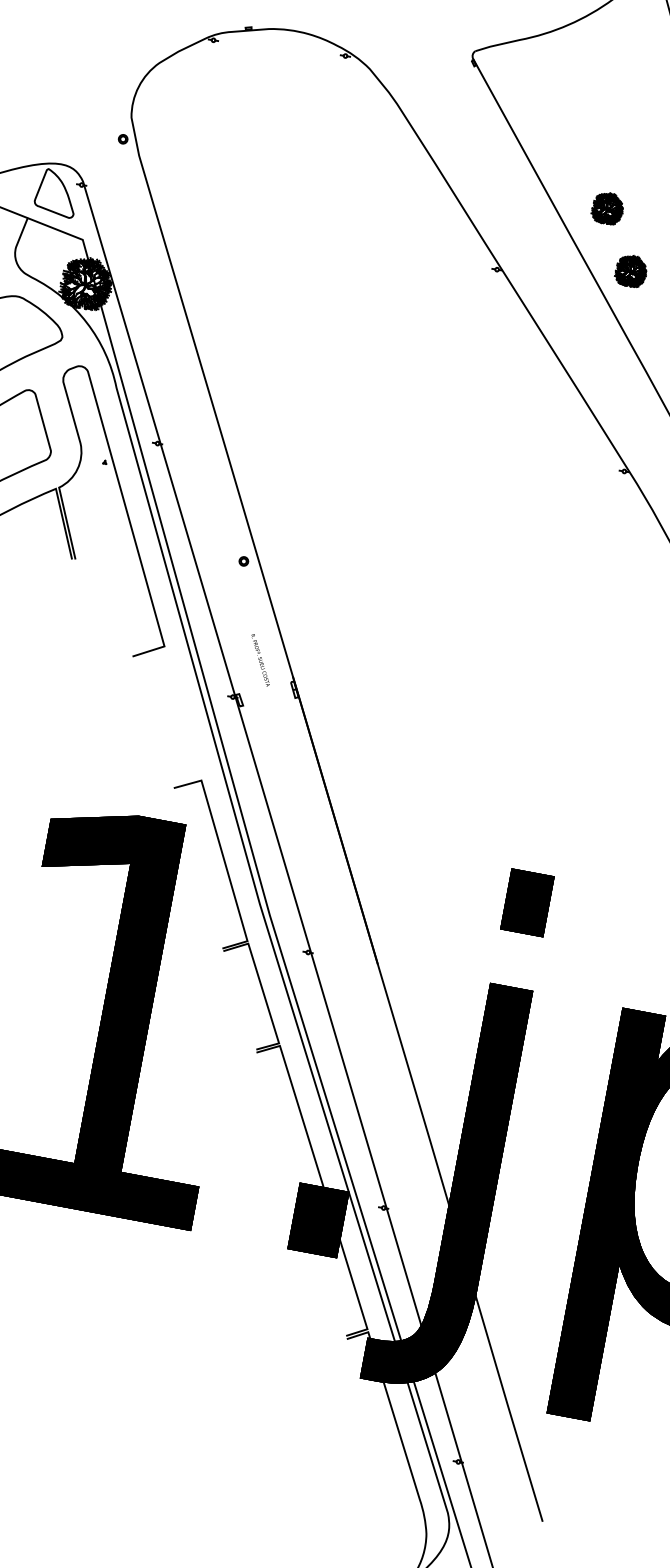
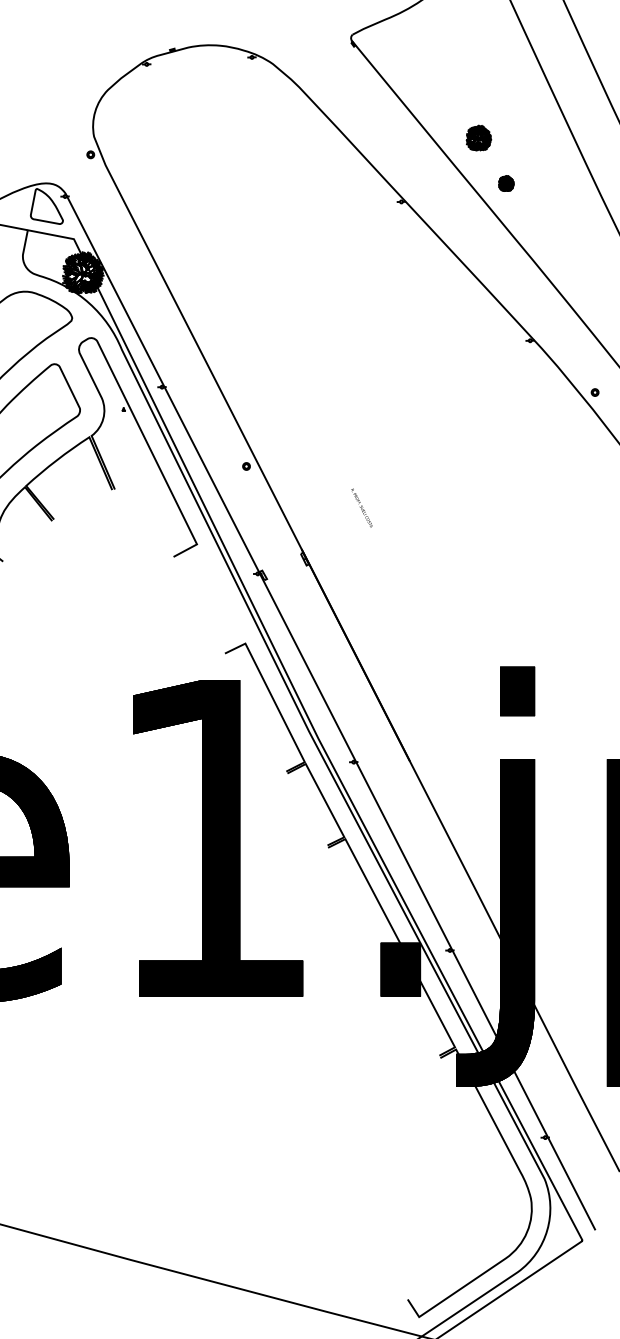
part: (631, 271) -> (506, 183), size x0.6
text: (260, 659) -> (361, 507), moved

